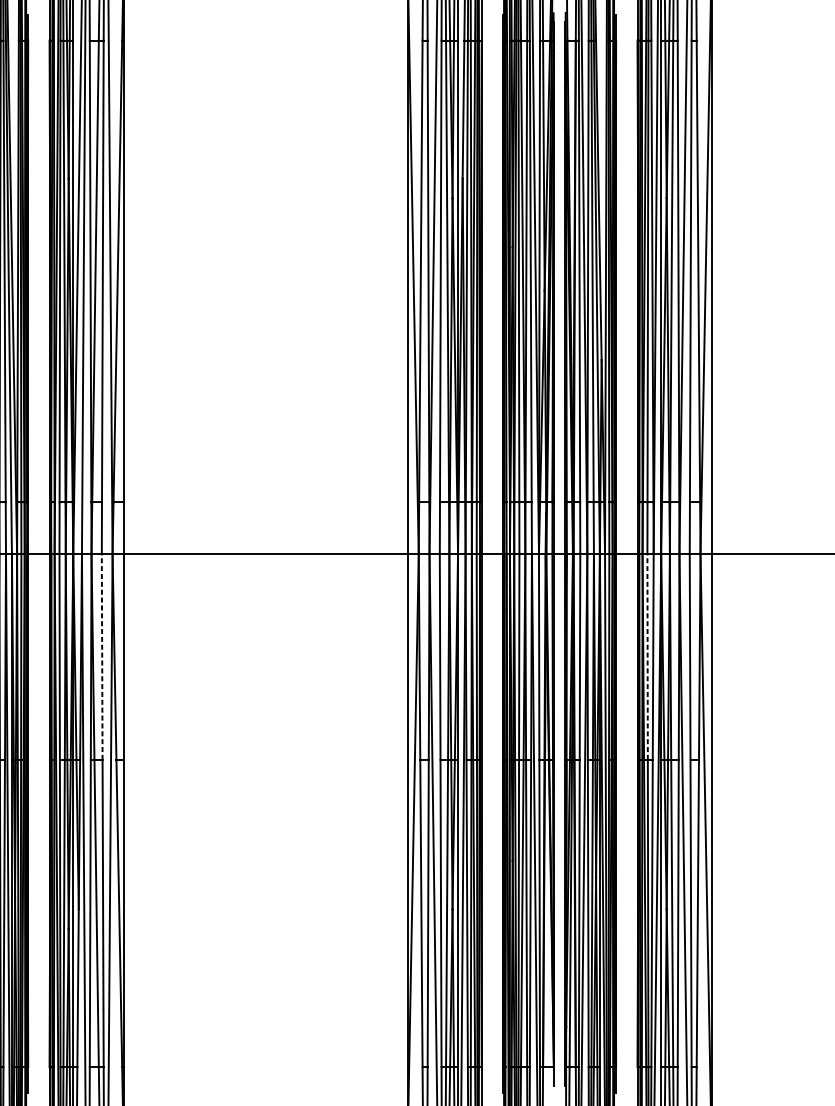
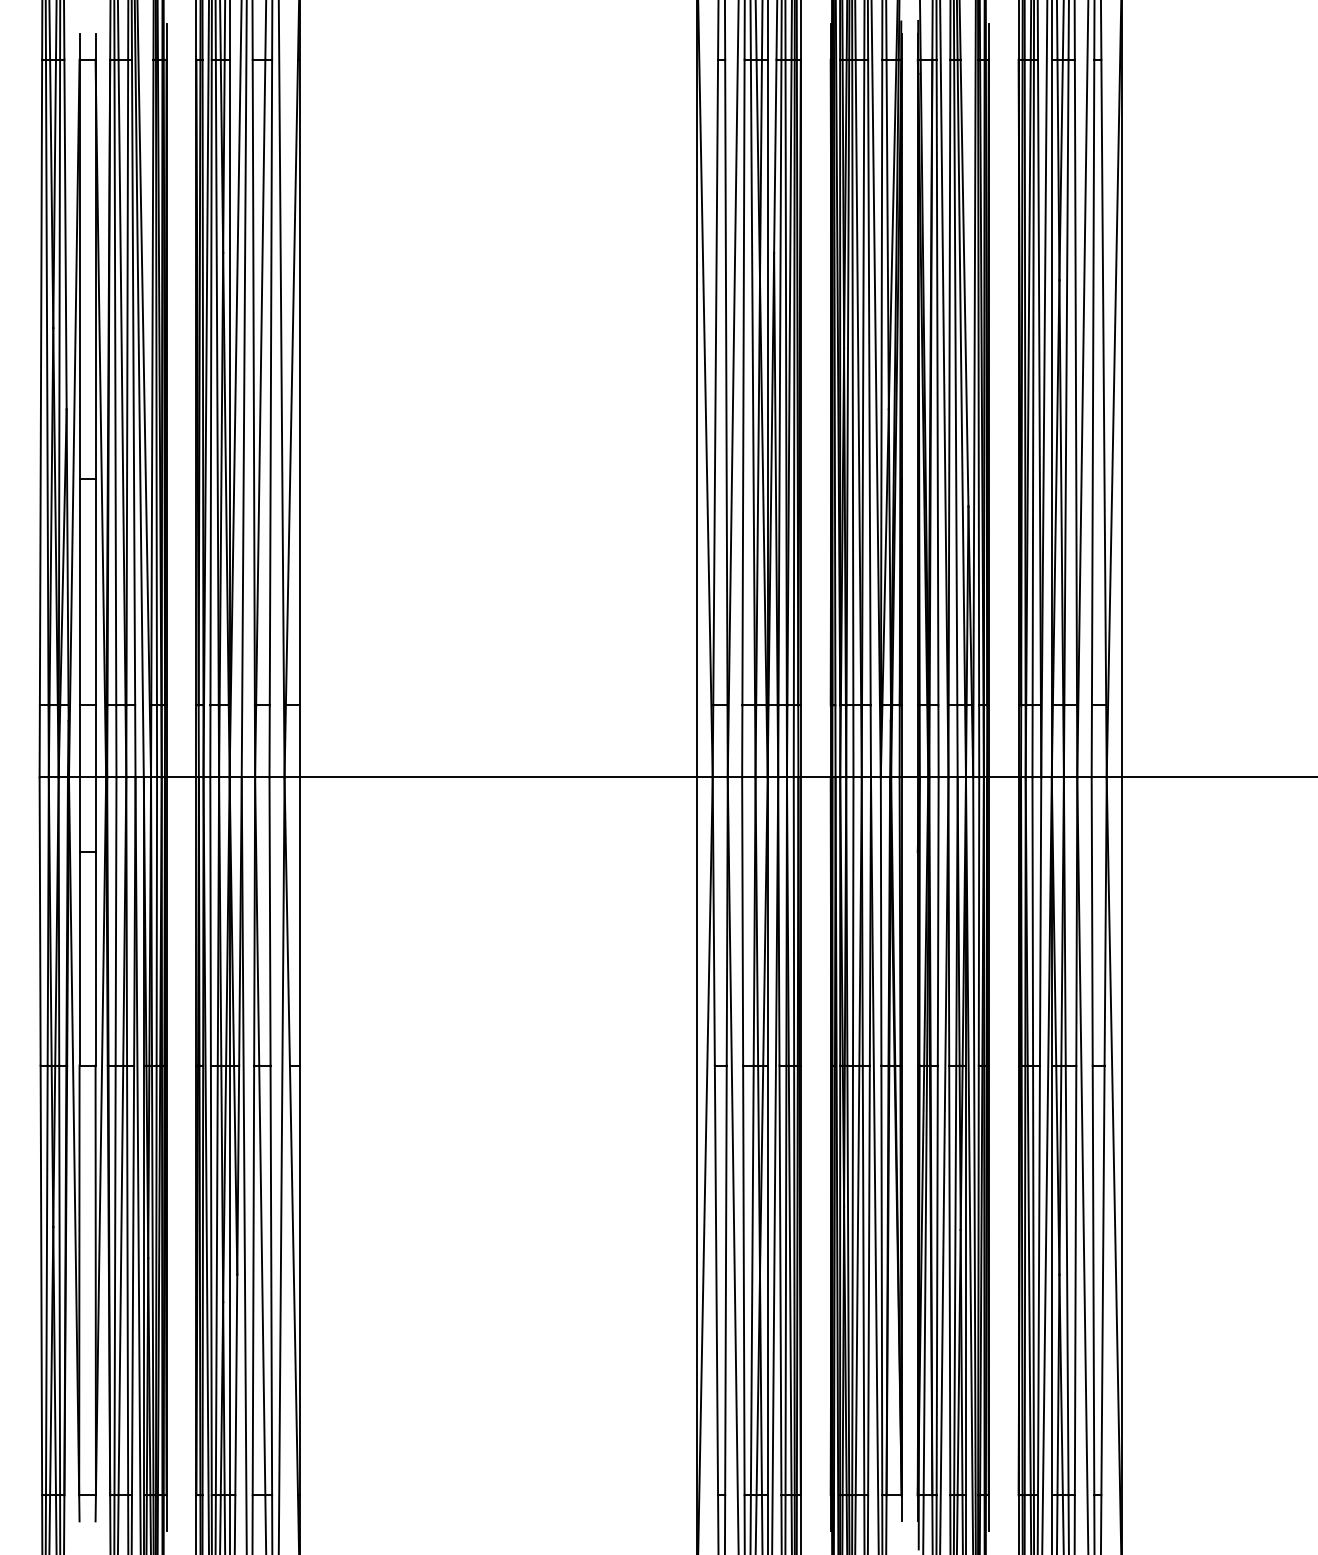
line: (102, 656) -> (270, 921), dashed -> solid
line: (647, 656) -> (1032, 921), dashed -> solid

